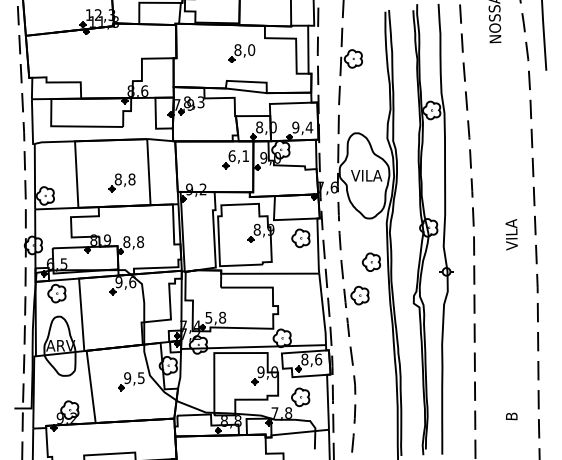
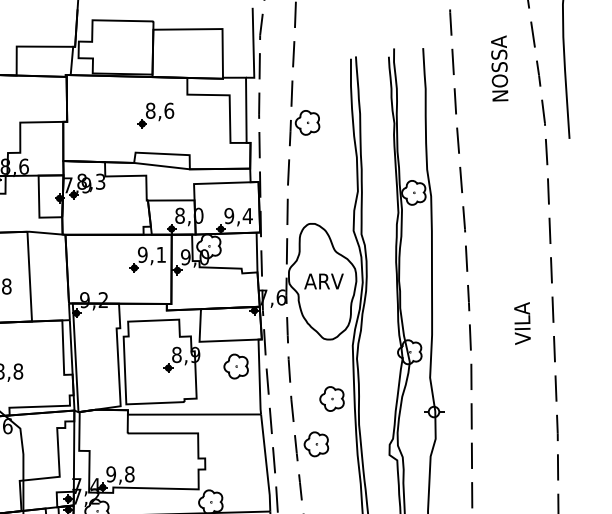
text: (251, 49) -> (169, 110), 8,0 -> 8,6
text: (231, 156) -> (141, 255), 6,1 -> 9,1
text: (366, 175) -> (325, 281), VILA -> ARV
text: (511, 234) -> (522, 323), moved
text: (208, 317) -> (110, 474), 5,8 -> 9,8

